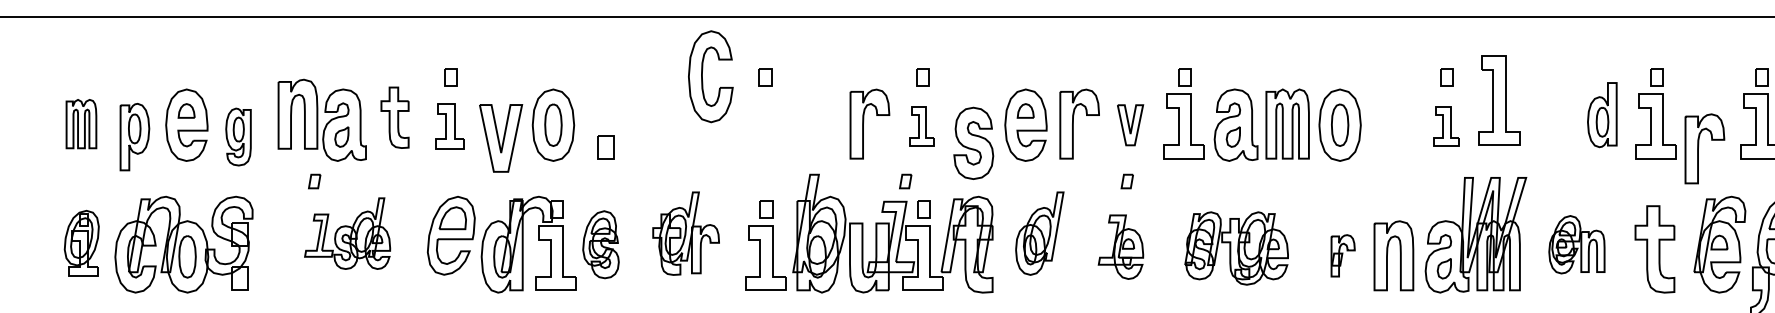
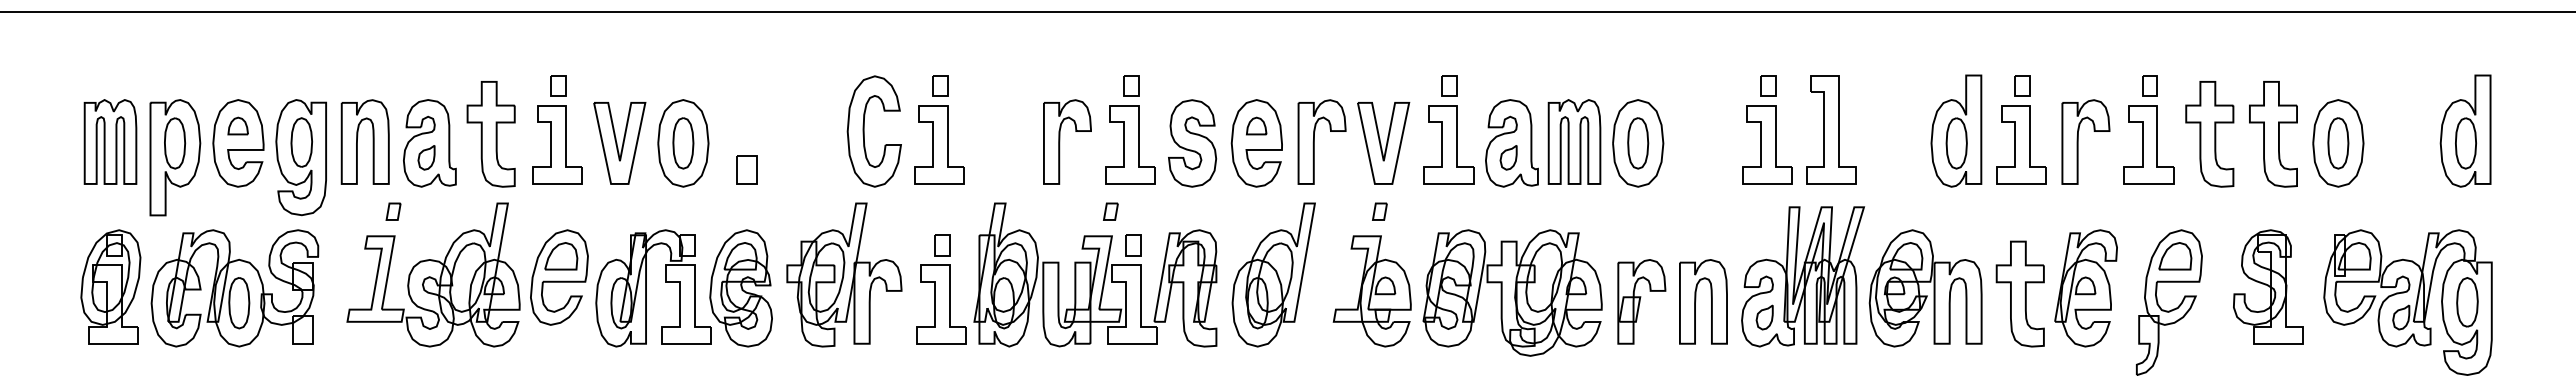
part: (702, 76) -> (864, 131), moved
part: (1499, 100) -> (1831, 129), moved
part: (291, 113) -> (357, 141), moved
part: (1602, 114) -> (1956, 130), size x1.43
part: (394, 117) -> (490, 134), size x1.43
part: (81, 123) -> (110, 141), size x1.43
part: (1130, 125) -> (1383, 143), size x1.67
part: (449, 126) -> (557, 144), size x1.43
part: (764, 126) -> (939, 144), added
part: (921, 126) -> (1130, 144), size x1.67
part: (1446, 126) -> (1767, 144), size x1.67
part: (135, 136) -> (175, 157), size x1.43
part: (237, 136) -> (300, 157), size x1.67
part: (500, 138) -> (619, 143), moved
part: (973, 143) -> (1192, 143), moved
part: (1698, 148) -> (2078, 141), moved
part: (347, 233) -> (433, 274), size x1.67
part: (686, 233) -> (844, 274), size x1.43
part: (1039, 233) -> (1273, 274), size x1.43
part: (81, 243) -> (110, 286), size x1.43
part: (600, 244) -> (740, 288), size x1.43
part: (1576, 244) -> (1925, 288), size x1.67
part: (1719, 244) -> (2085, 288), moved
part: (1120, 247) -> (1371, 291), size x1.43
part: (1236, 248) -> (1512, 292), size x1.43
part: (1342, 255) -> (1641, 301), size x1.67

